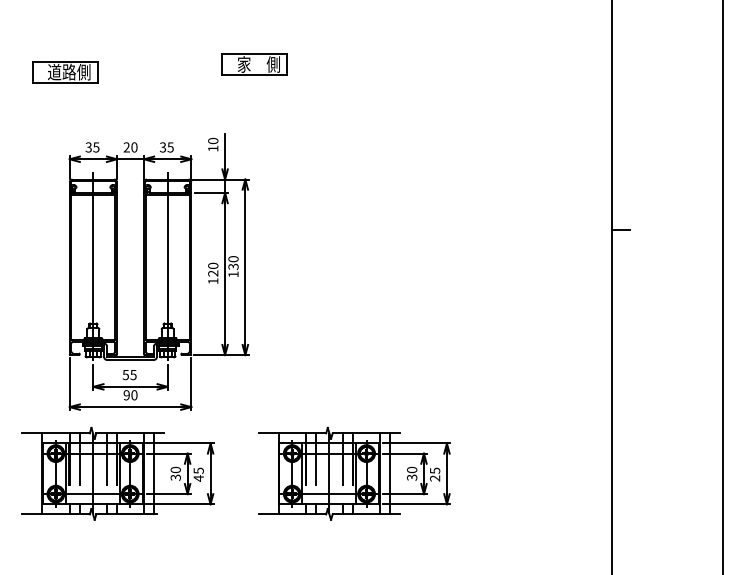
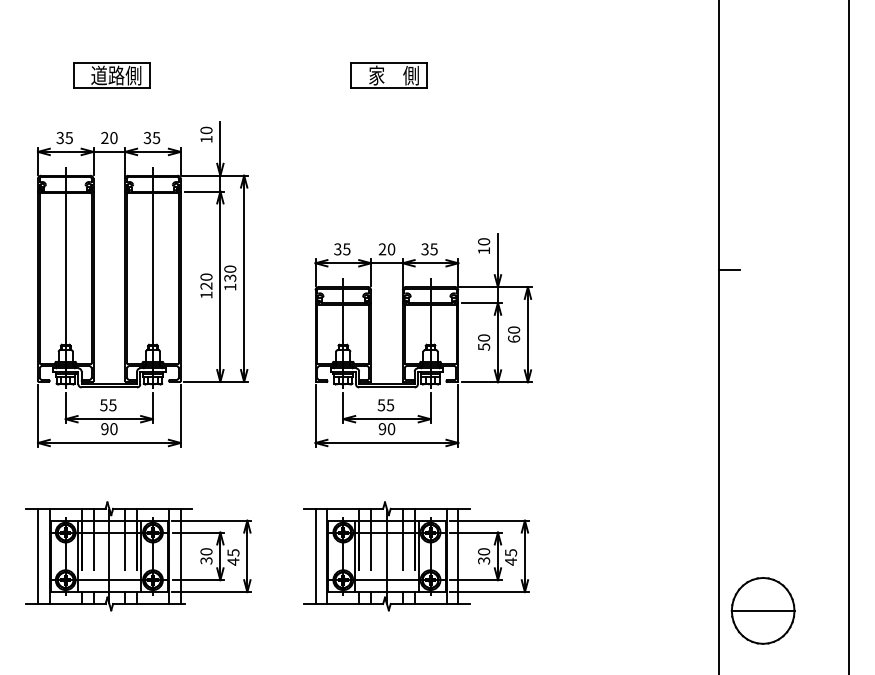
part: (254, 64) -> (388, 75), moved
part: (65, 72) -> (111, 75), moved
part: (158, 272) -> (142, 284), moved
part: (360, 290) -> (423, 340), added
line: (31, 473) -> (37, 555), added
line: (268, 473) -> (315, 555), added
text: (434, 478) -> (510, 561), 25 -> 45
part: (649, 519) -> (762, 610), added

